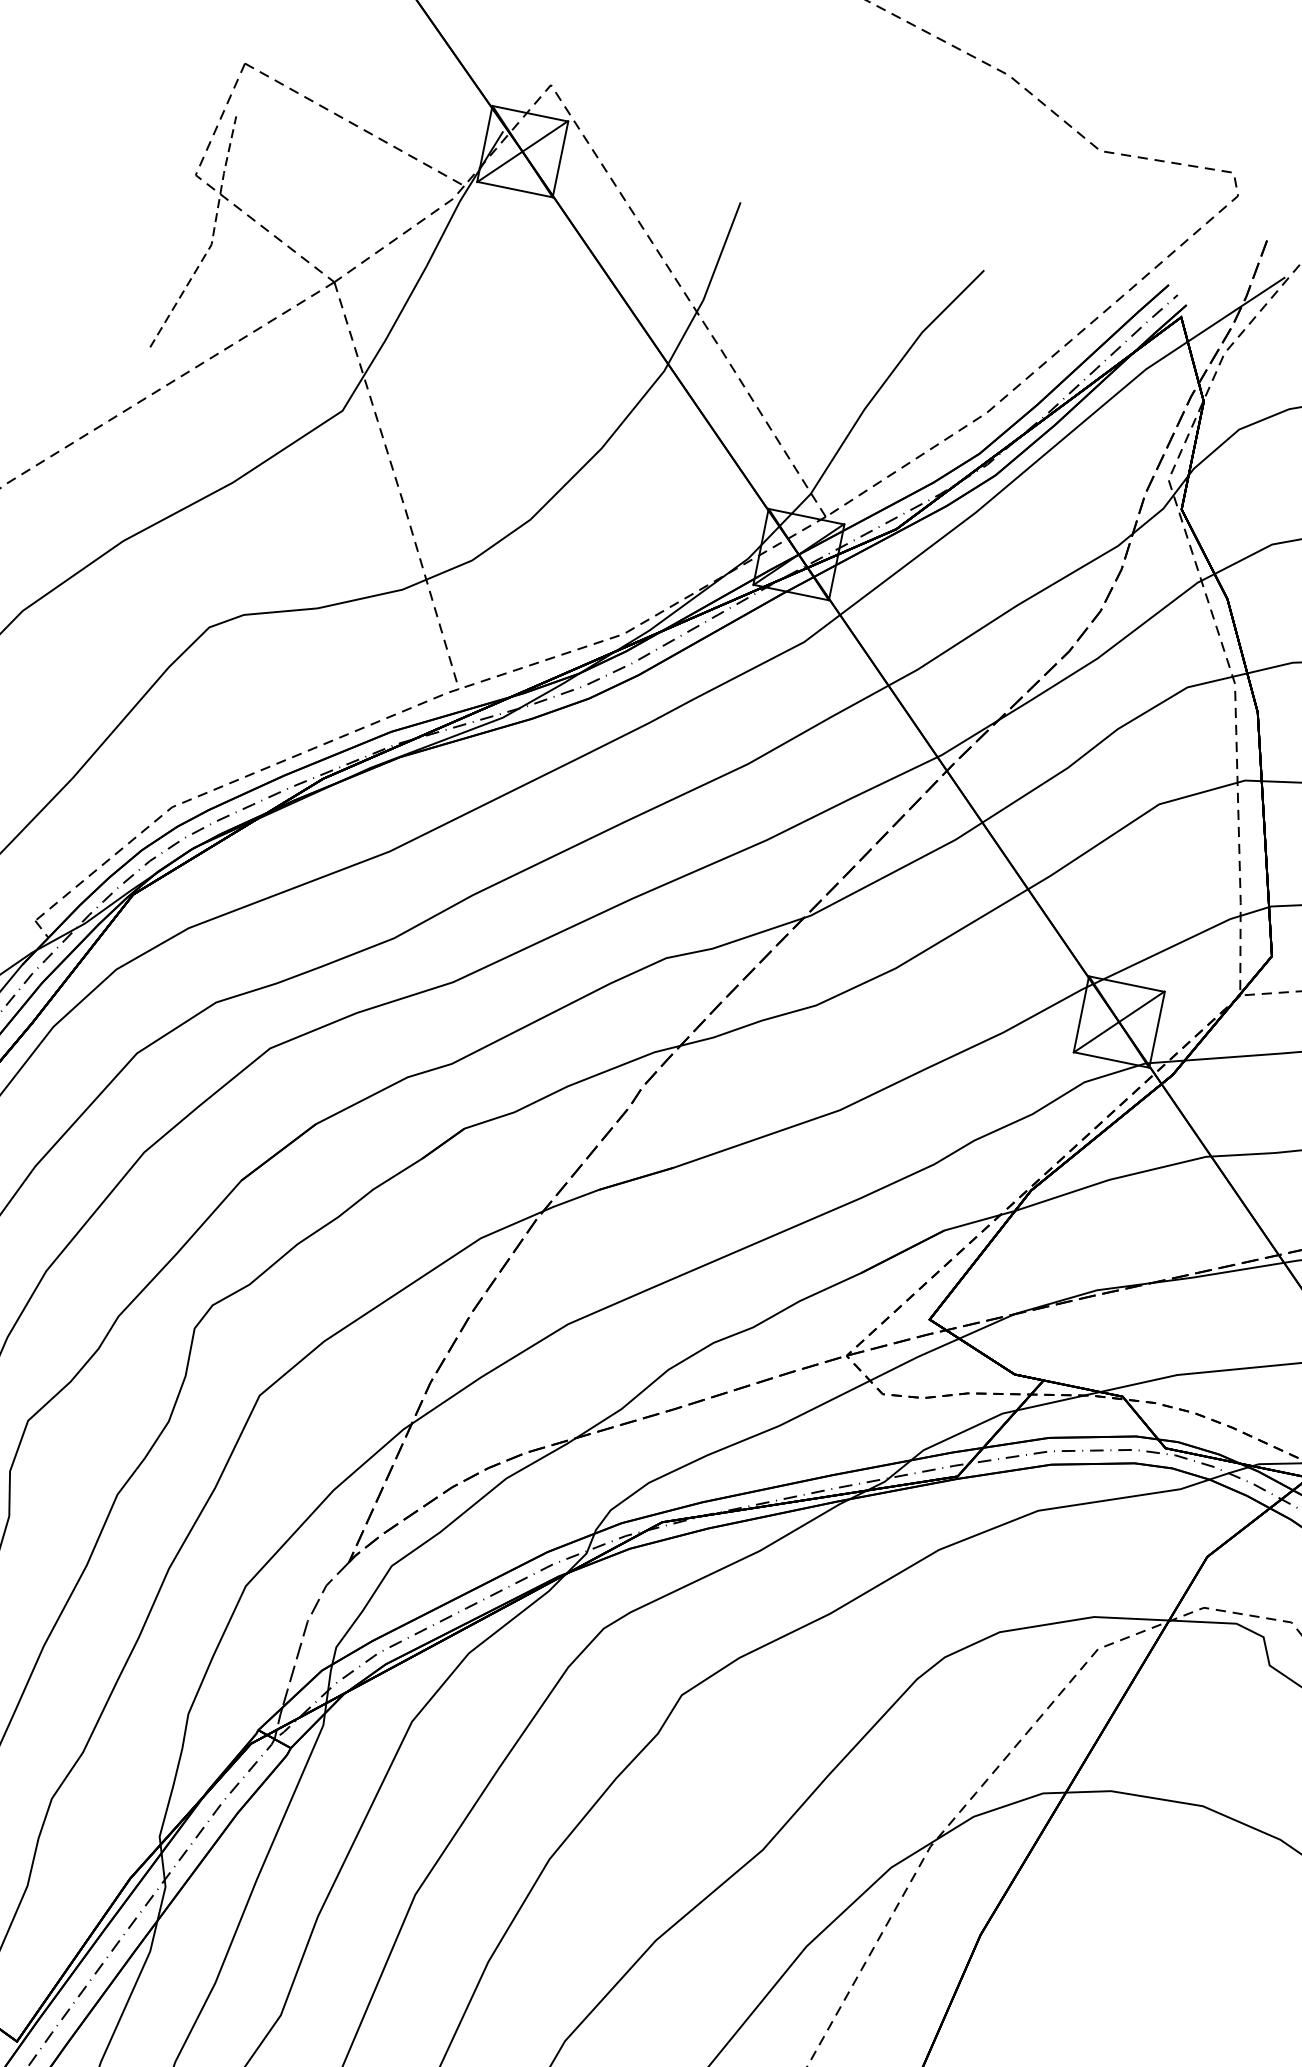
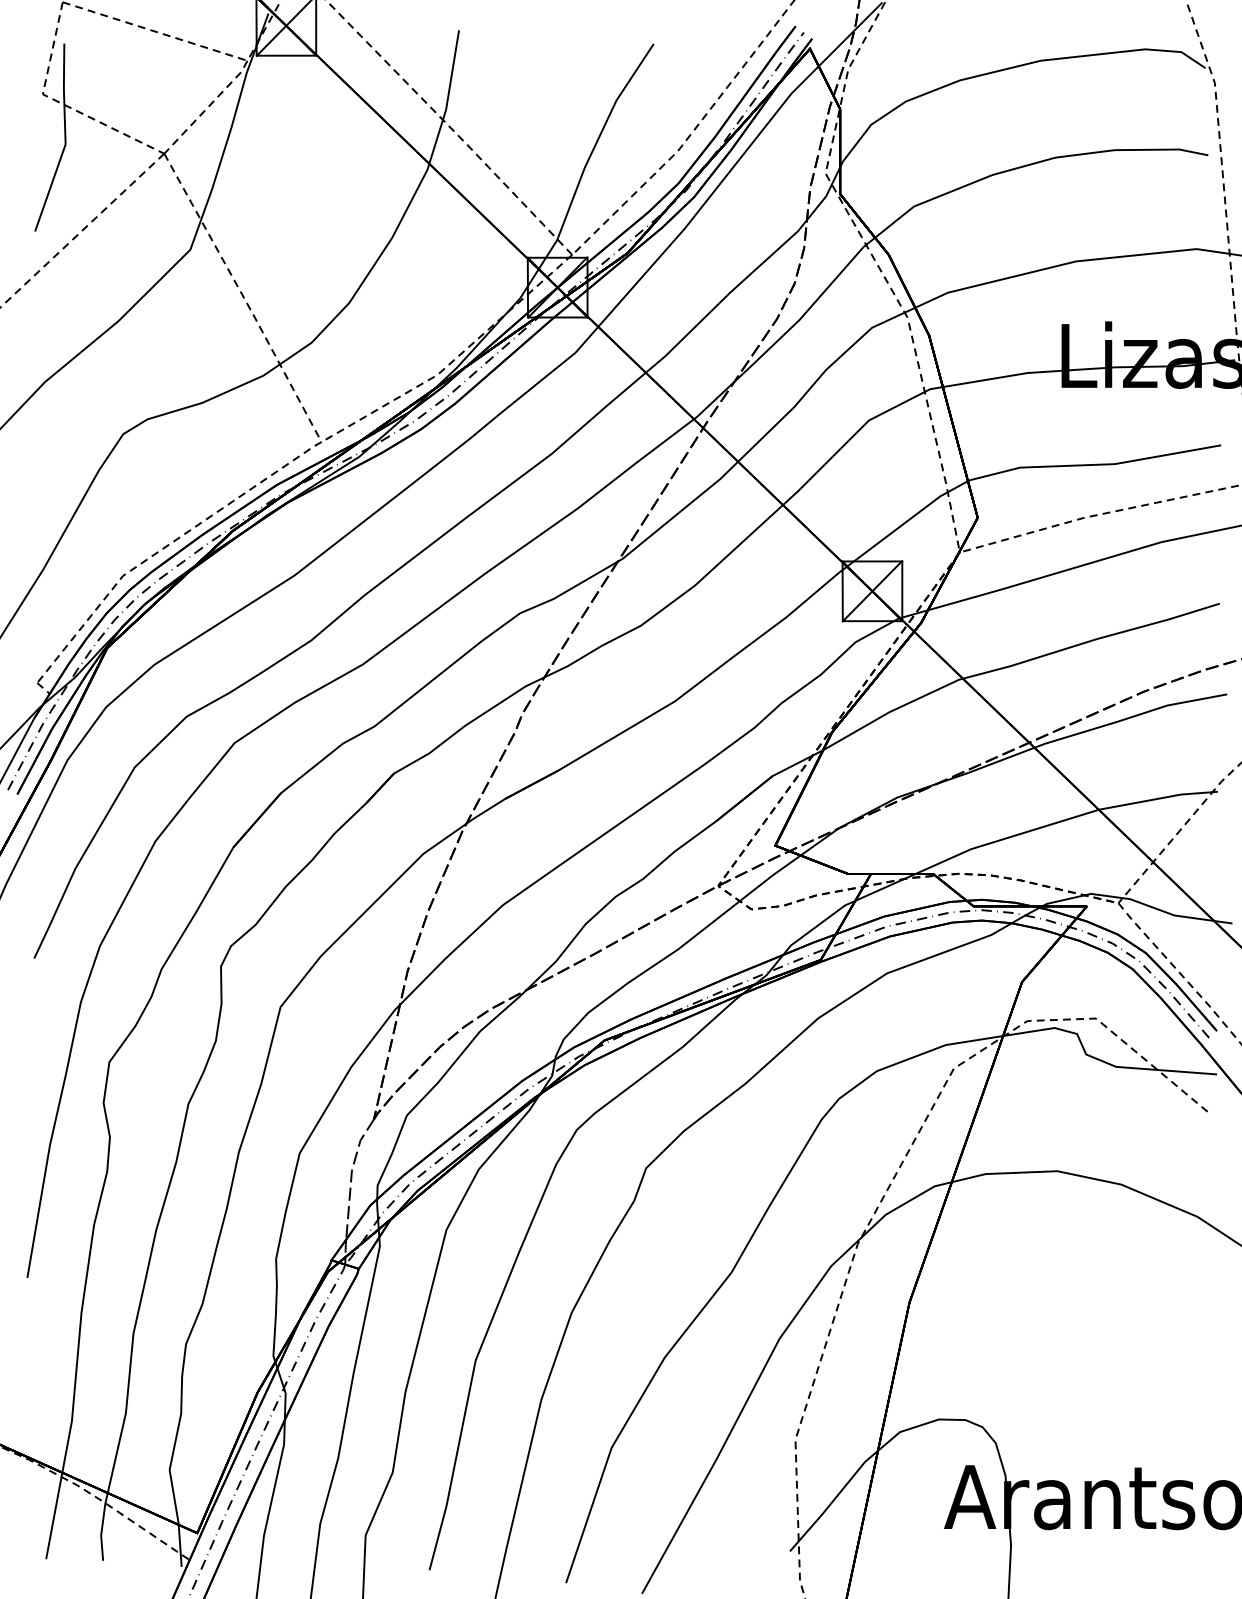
line: (212, 238) -> (65, 139), dashed -> solid

